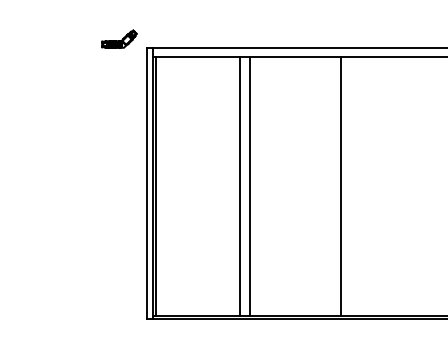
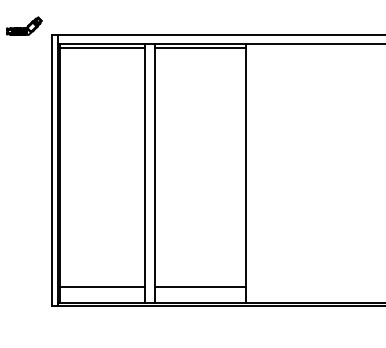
line: (197, 60) -> (102, 47), added
line: (295, 60) -> (200, 47), added
line: (197, 299) -> (102, 286), added
line: (295, 299) -> (200, 286), added

